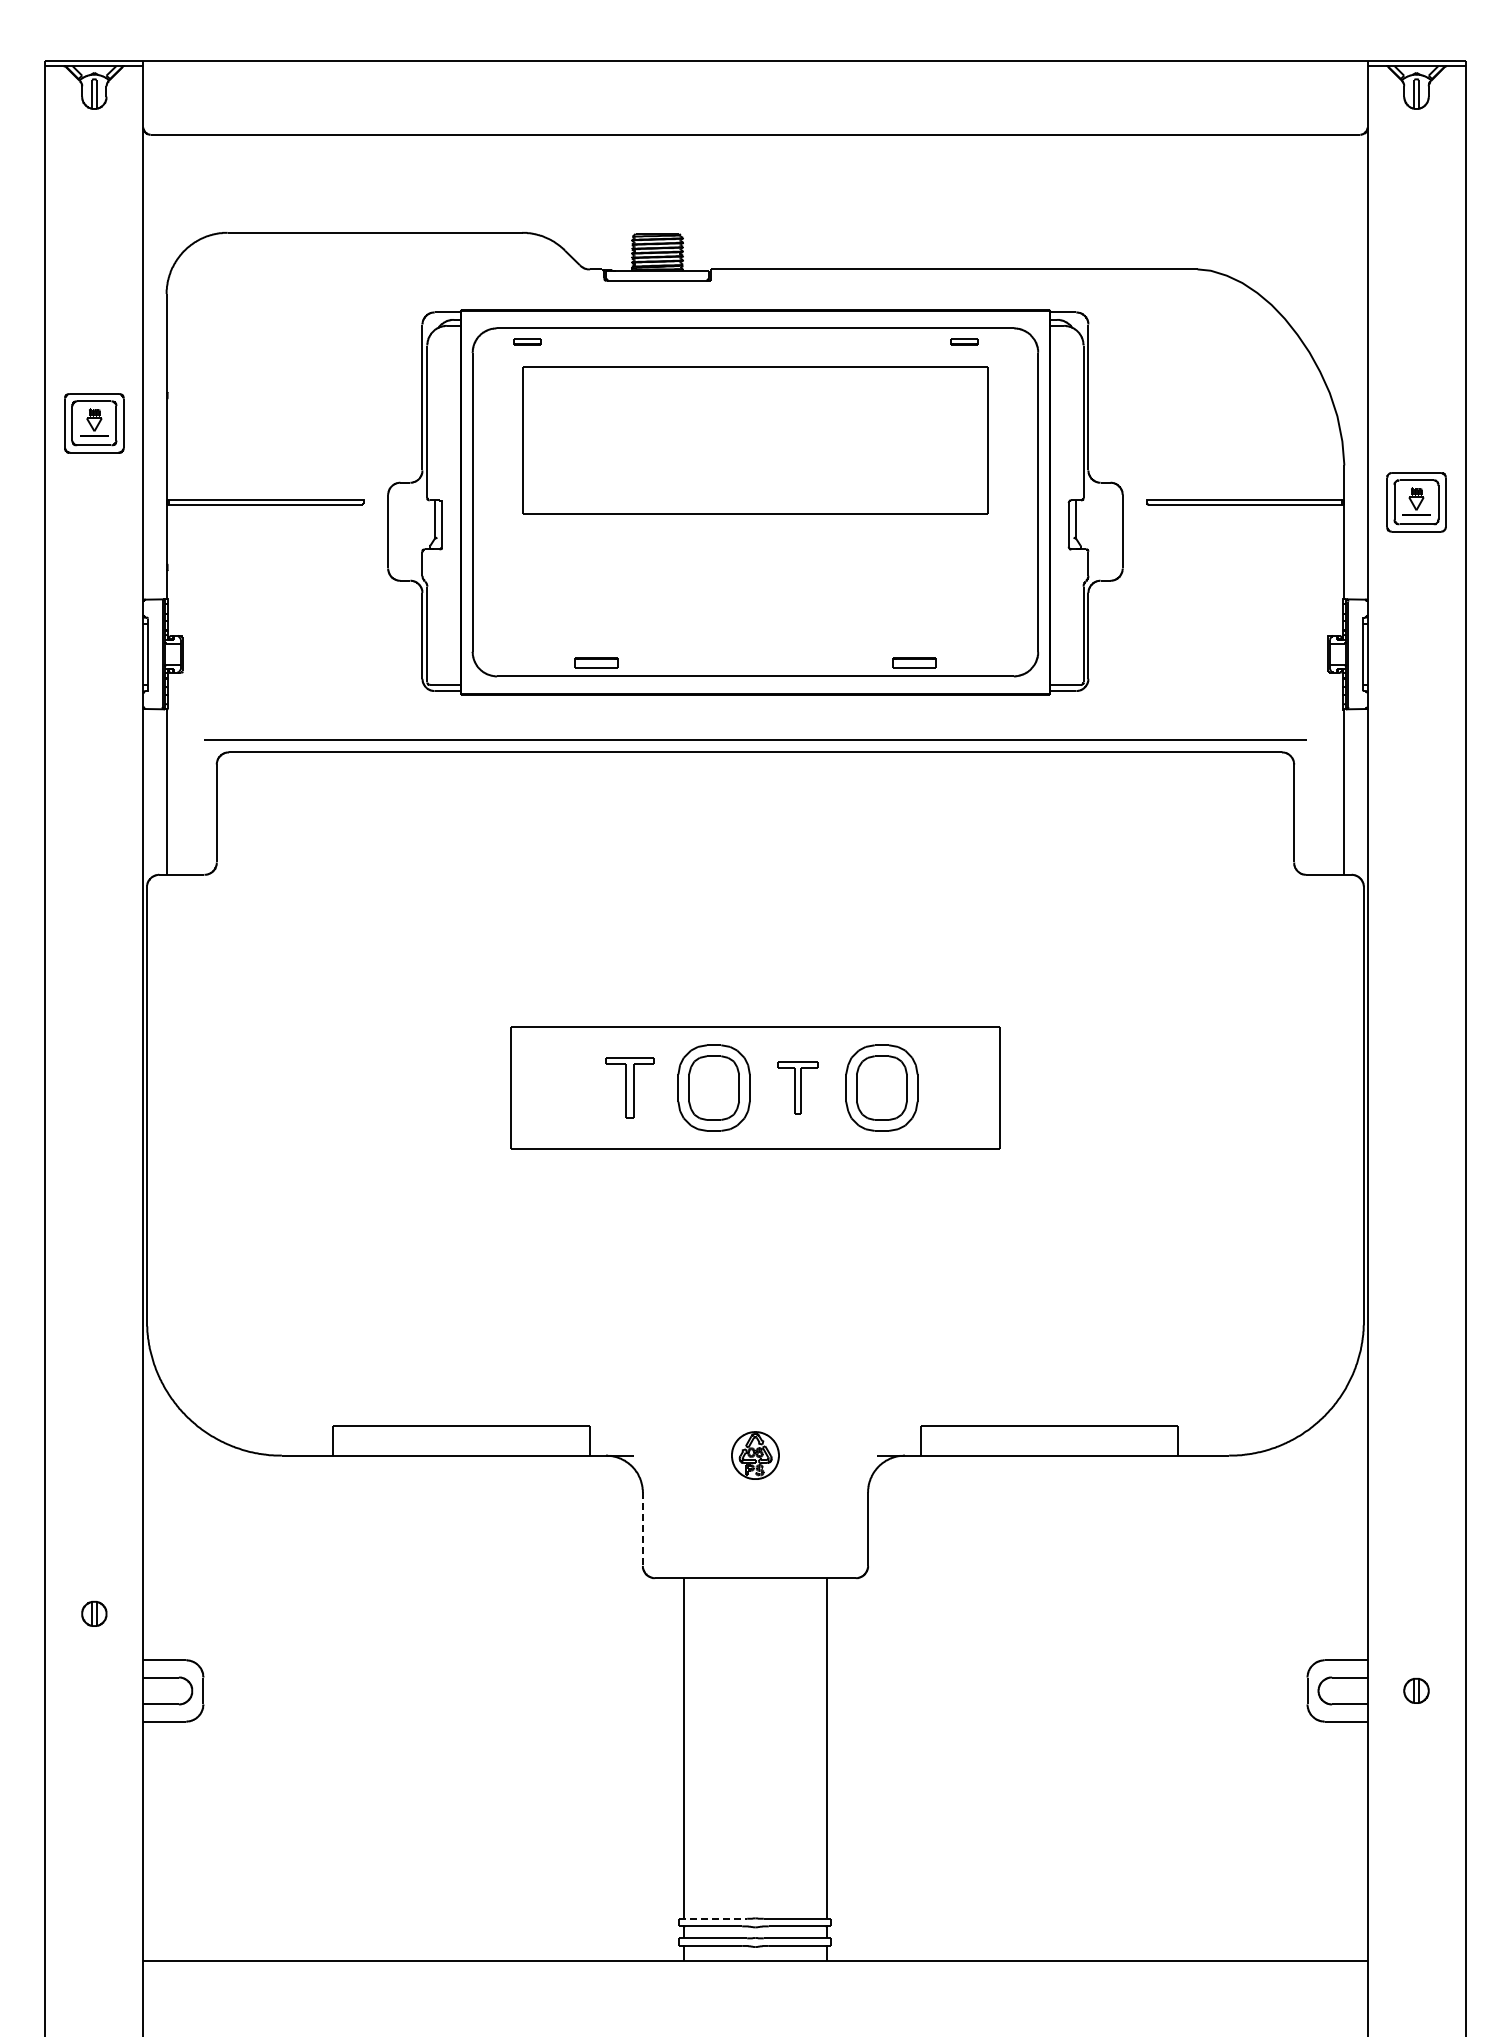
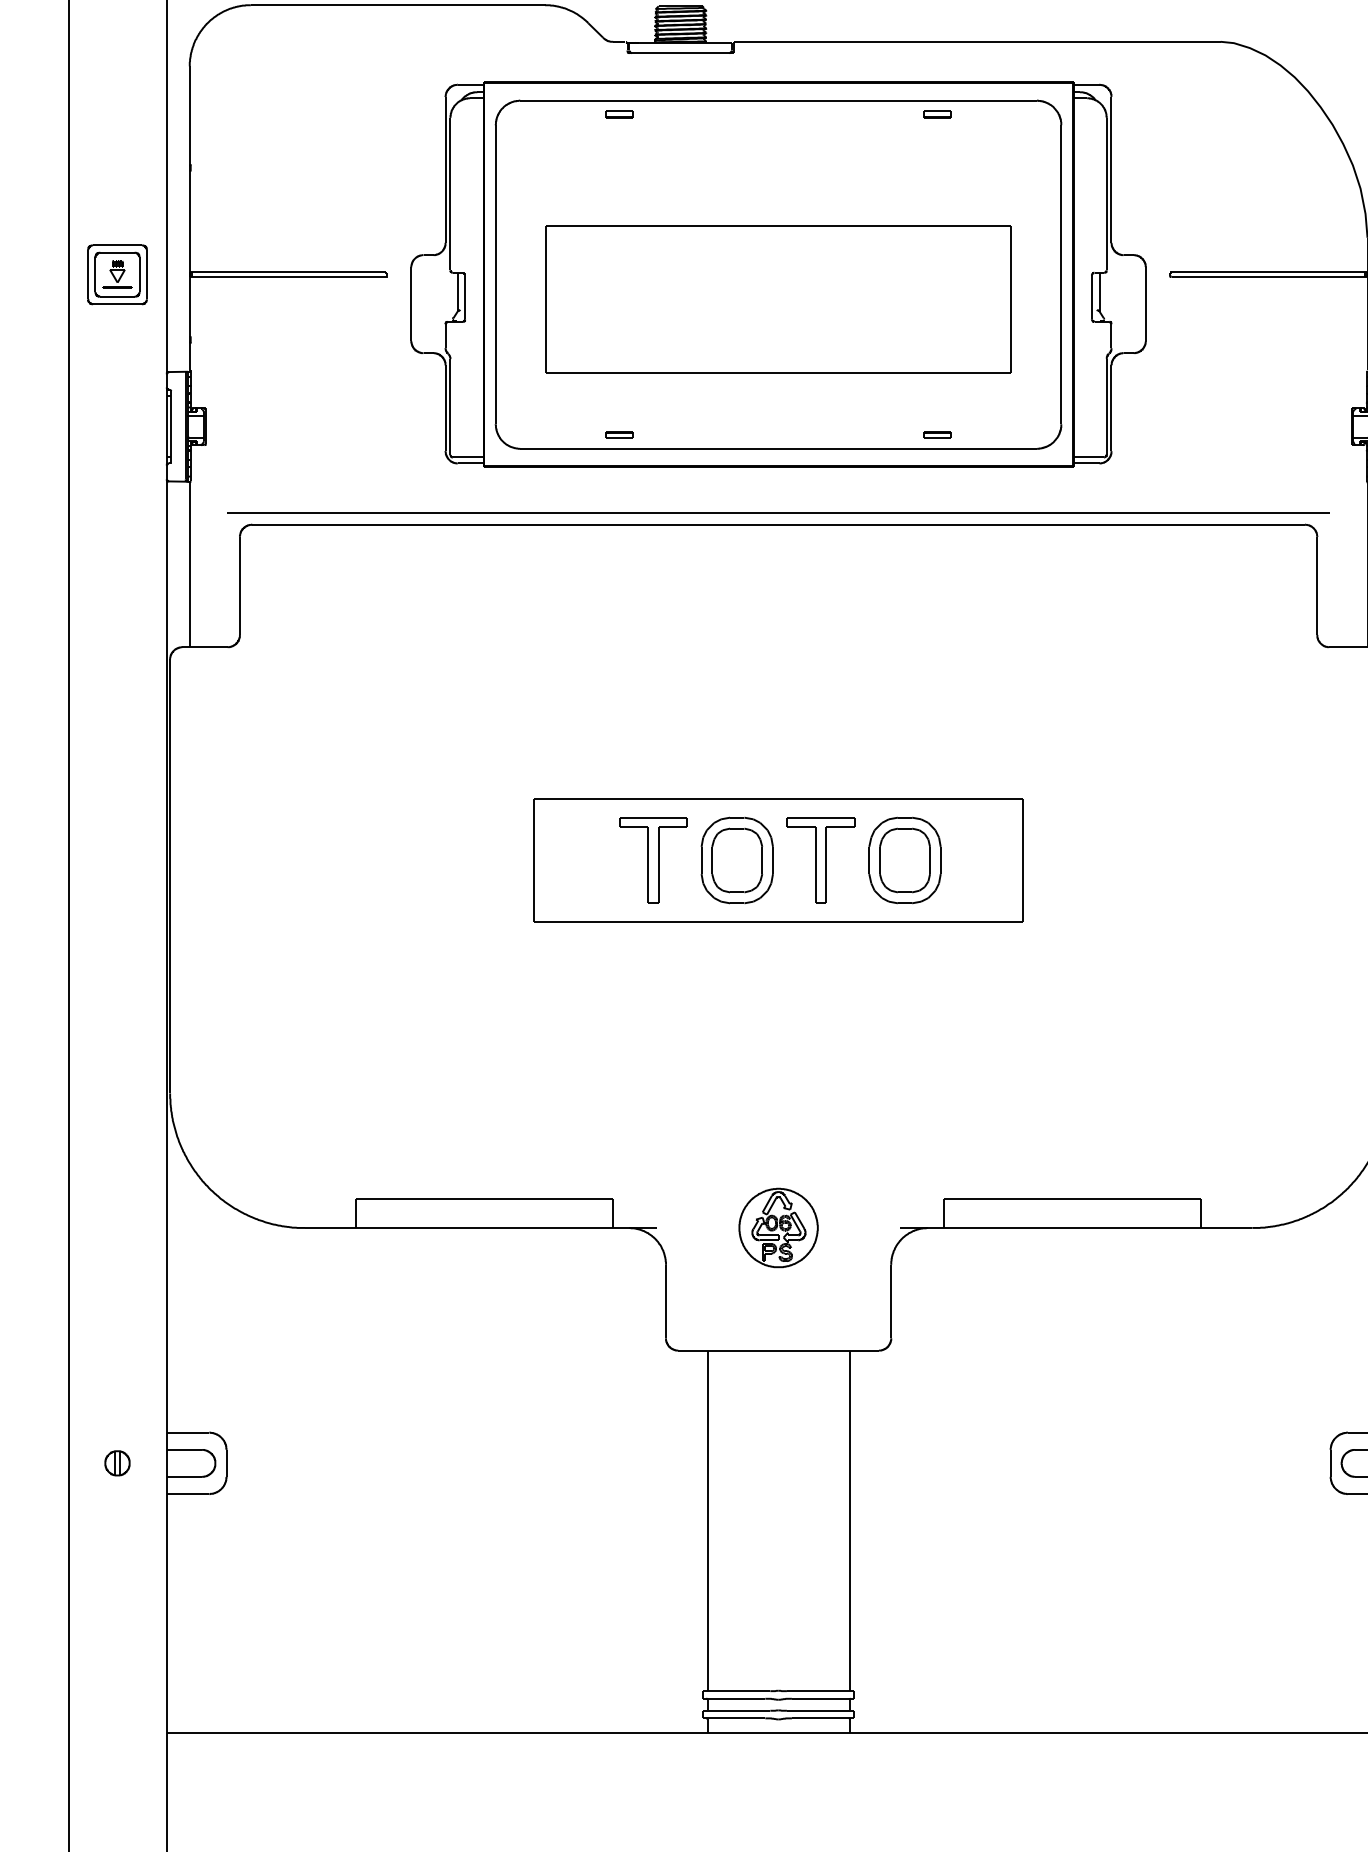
part: (527, 341) -> (619, 113), moved
part: (964, 341) -> (937, 113), moved
part: (94, 423) -> (117, 274), moved
part: (755, 440) -> (778, 298), moved
part: (596, 662) -> (619, 434), size x0.62
part: (914, 662) -> (937, 434), size x0.62
part: (629, 1087) -> (652, 859), size x1.43
part: (797, 1087) -> (820, 859), size x1.67
part: (755, 1455) -> (778, 1227), size x1.67
line: (642, 1529) -> (665, 1301), dashed -> solid
part: (94, 1613) -> (117, 1462), moved
line: (713, 1918) -> (736, 1690), dashed -> solid

